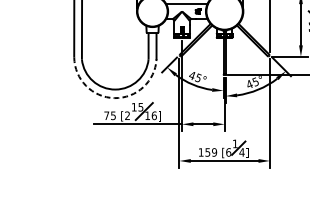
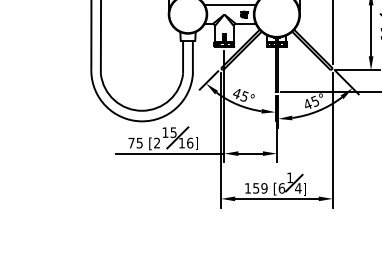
arc: (114, 98) -> (141, 121), dashed -> solid

